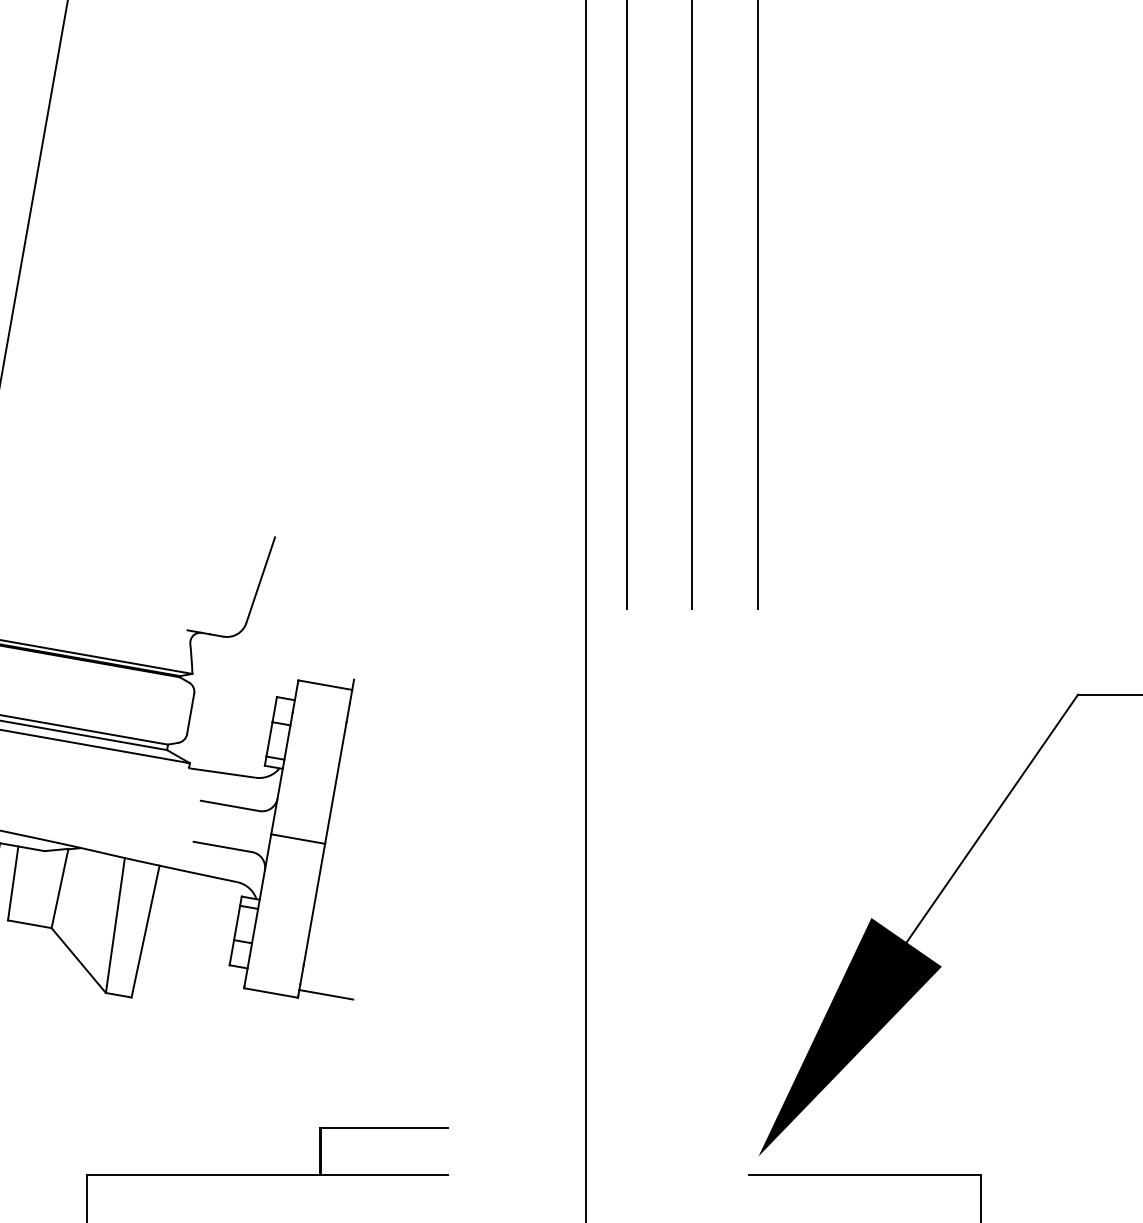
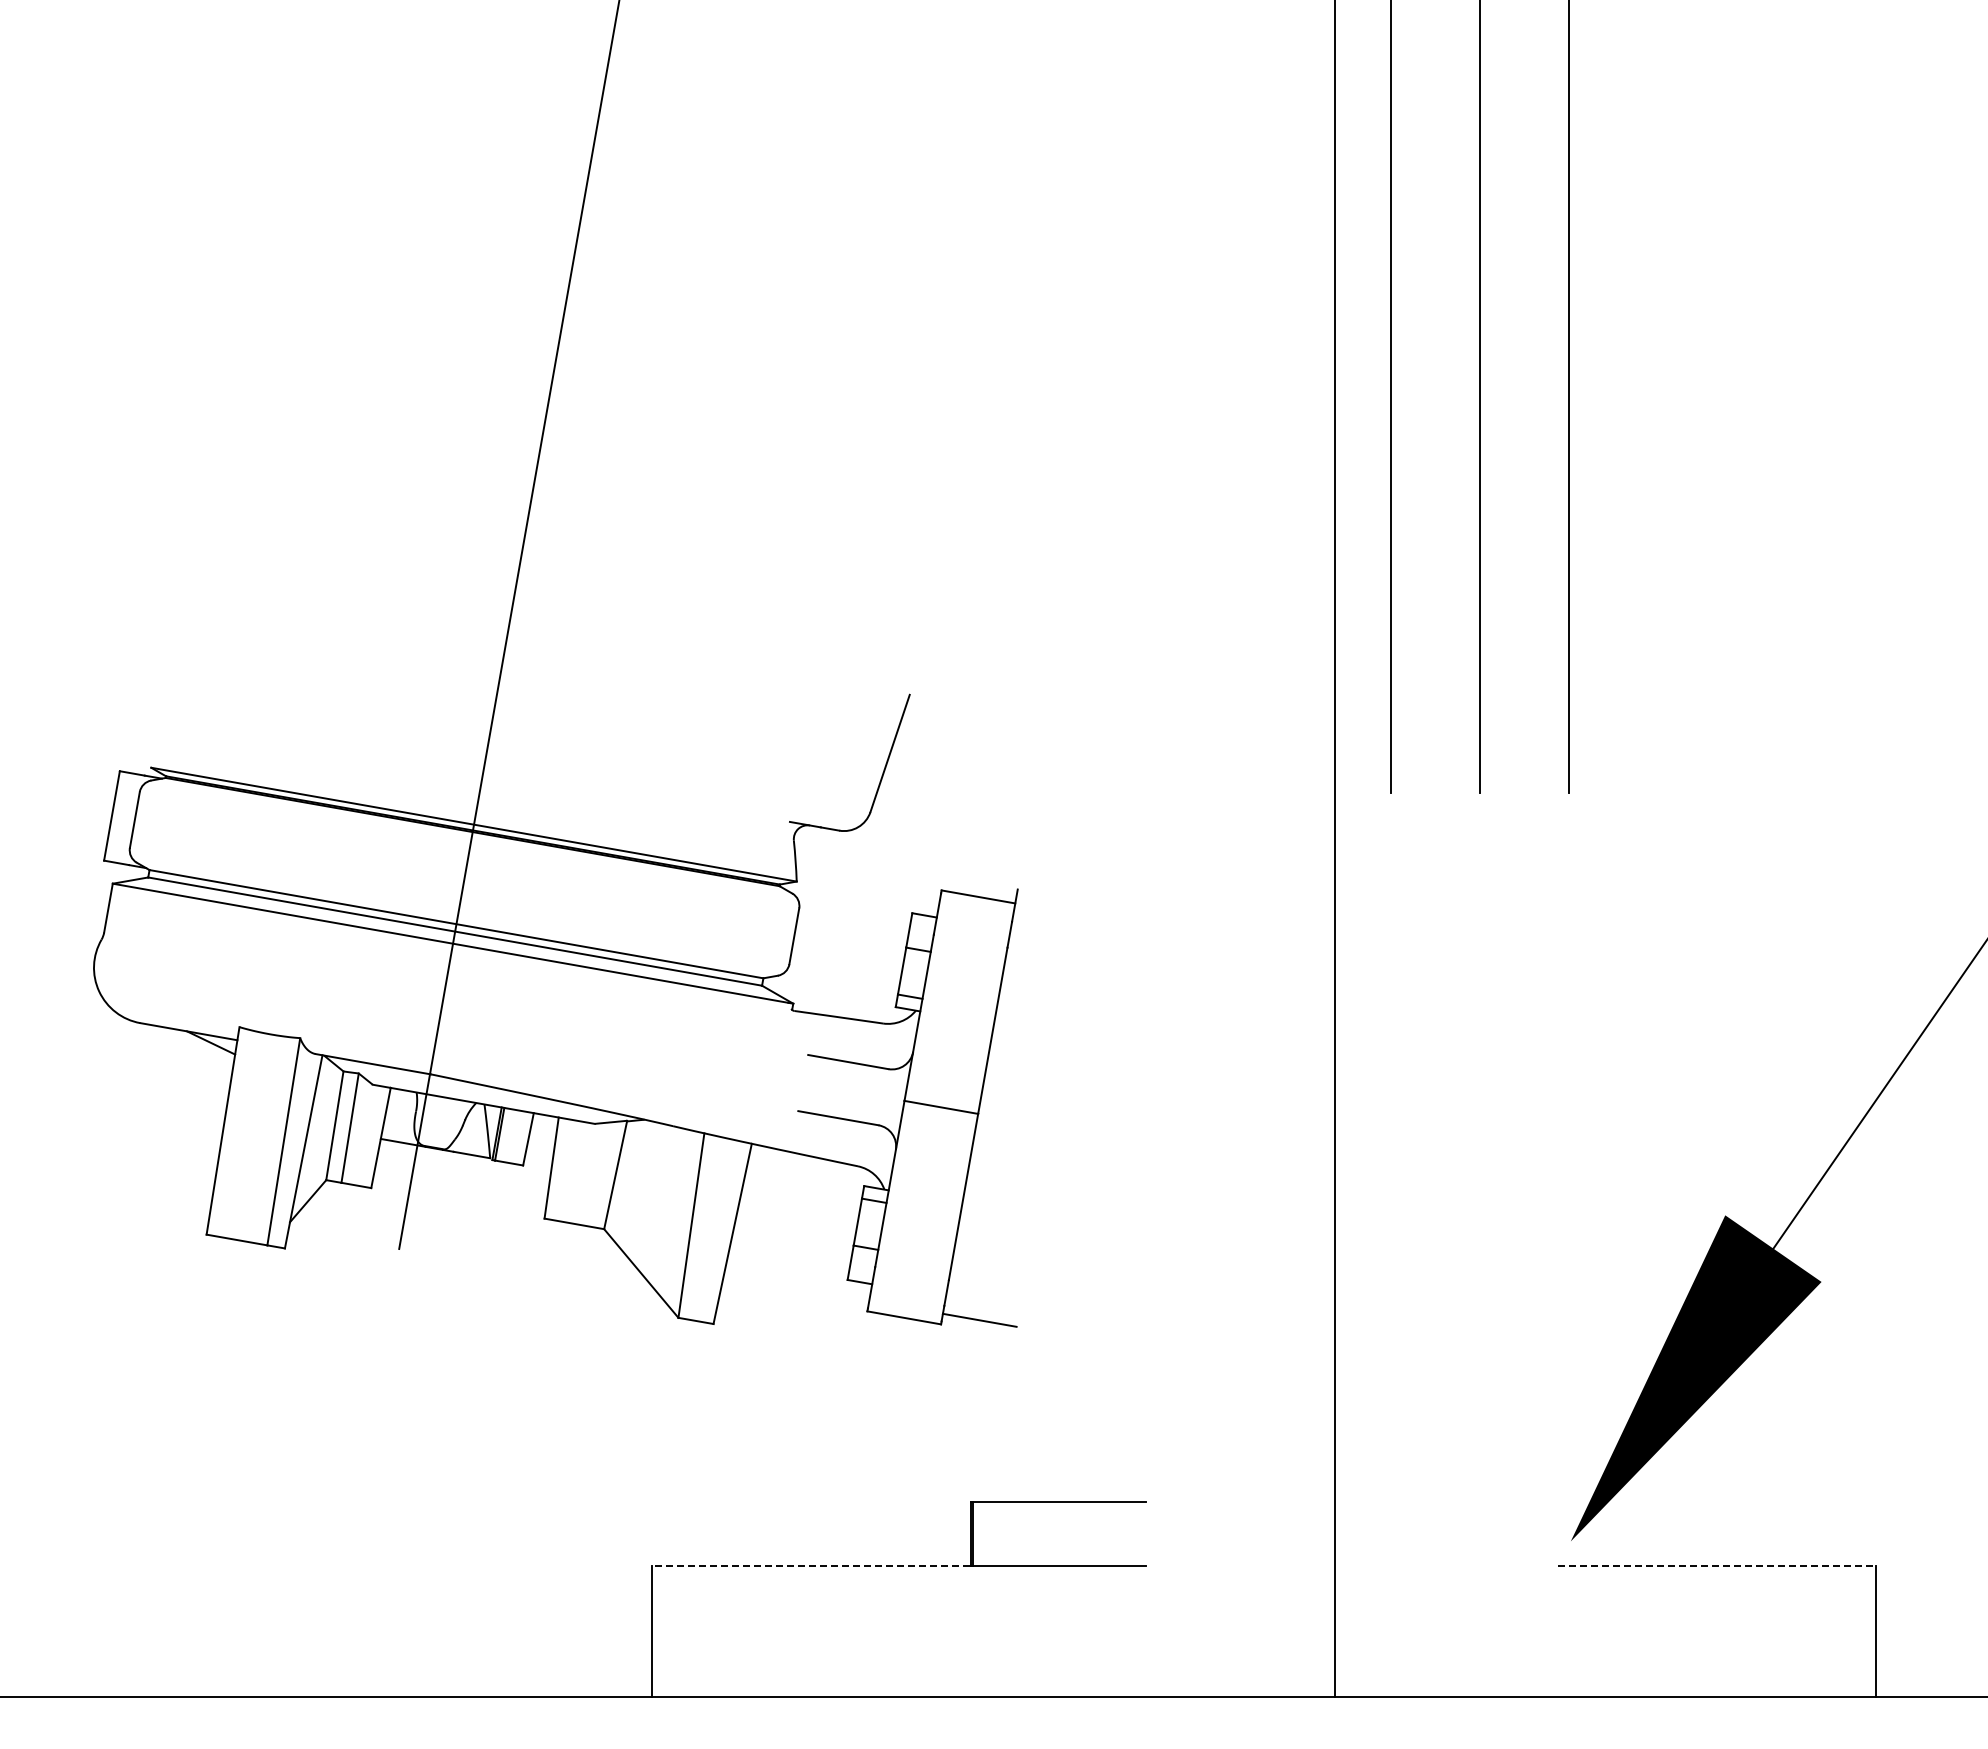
line: (202, 1174) -> (810, 1566), solid -> dashed
line: (865, 1174) -> (1716, 1566), solid -> dashed

